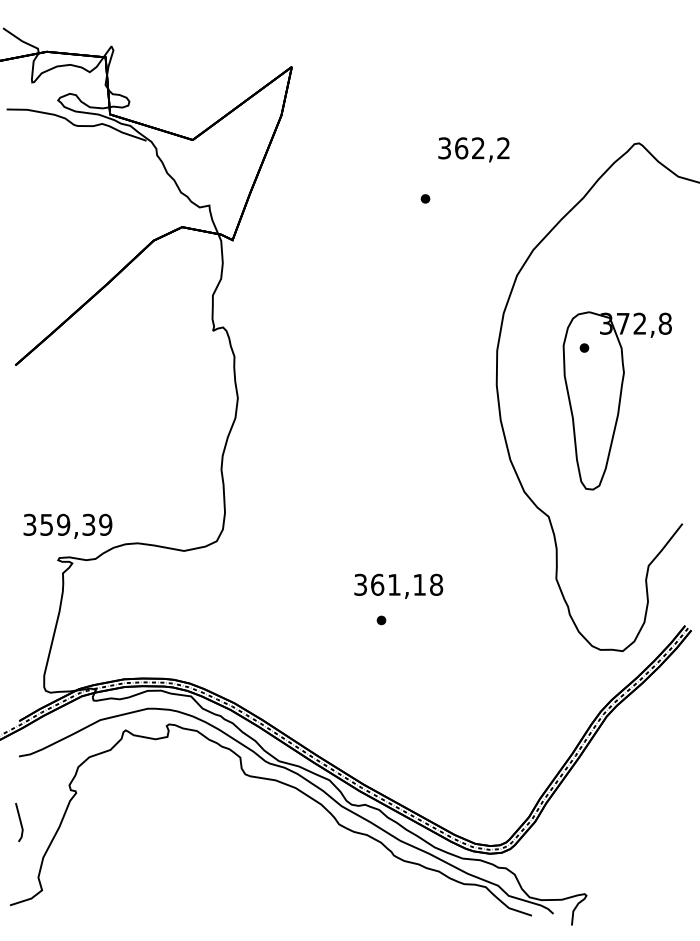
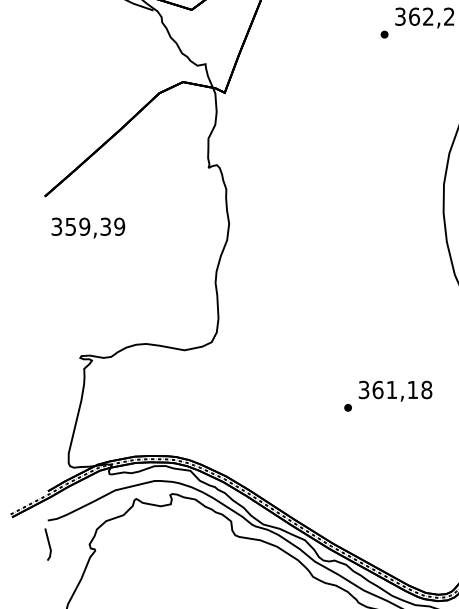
part: (425, 198) -> (384, 34), moved
text: (67, 525) -> (88, 227), moved
text: (398, 585) -> (395, 390), moved
line: (19, 821) -> (48, 543), moved

